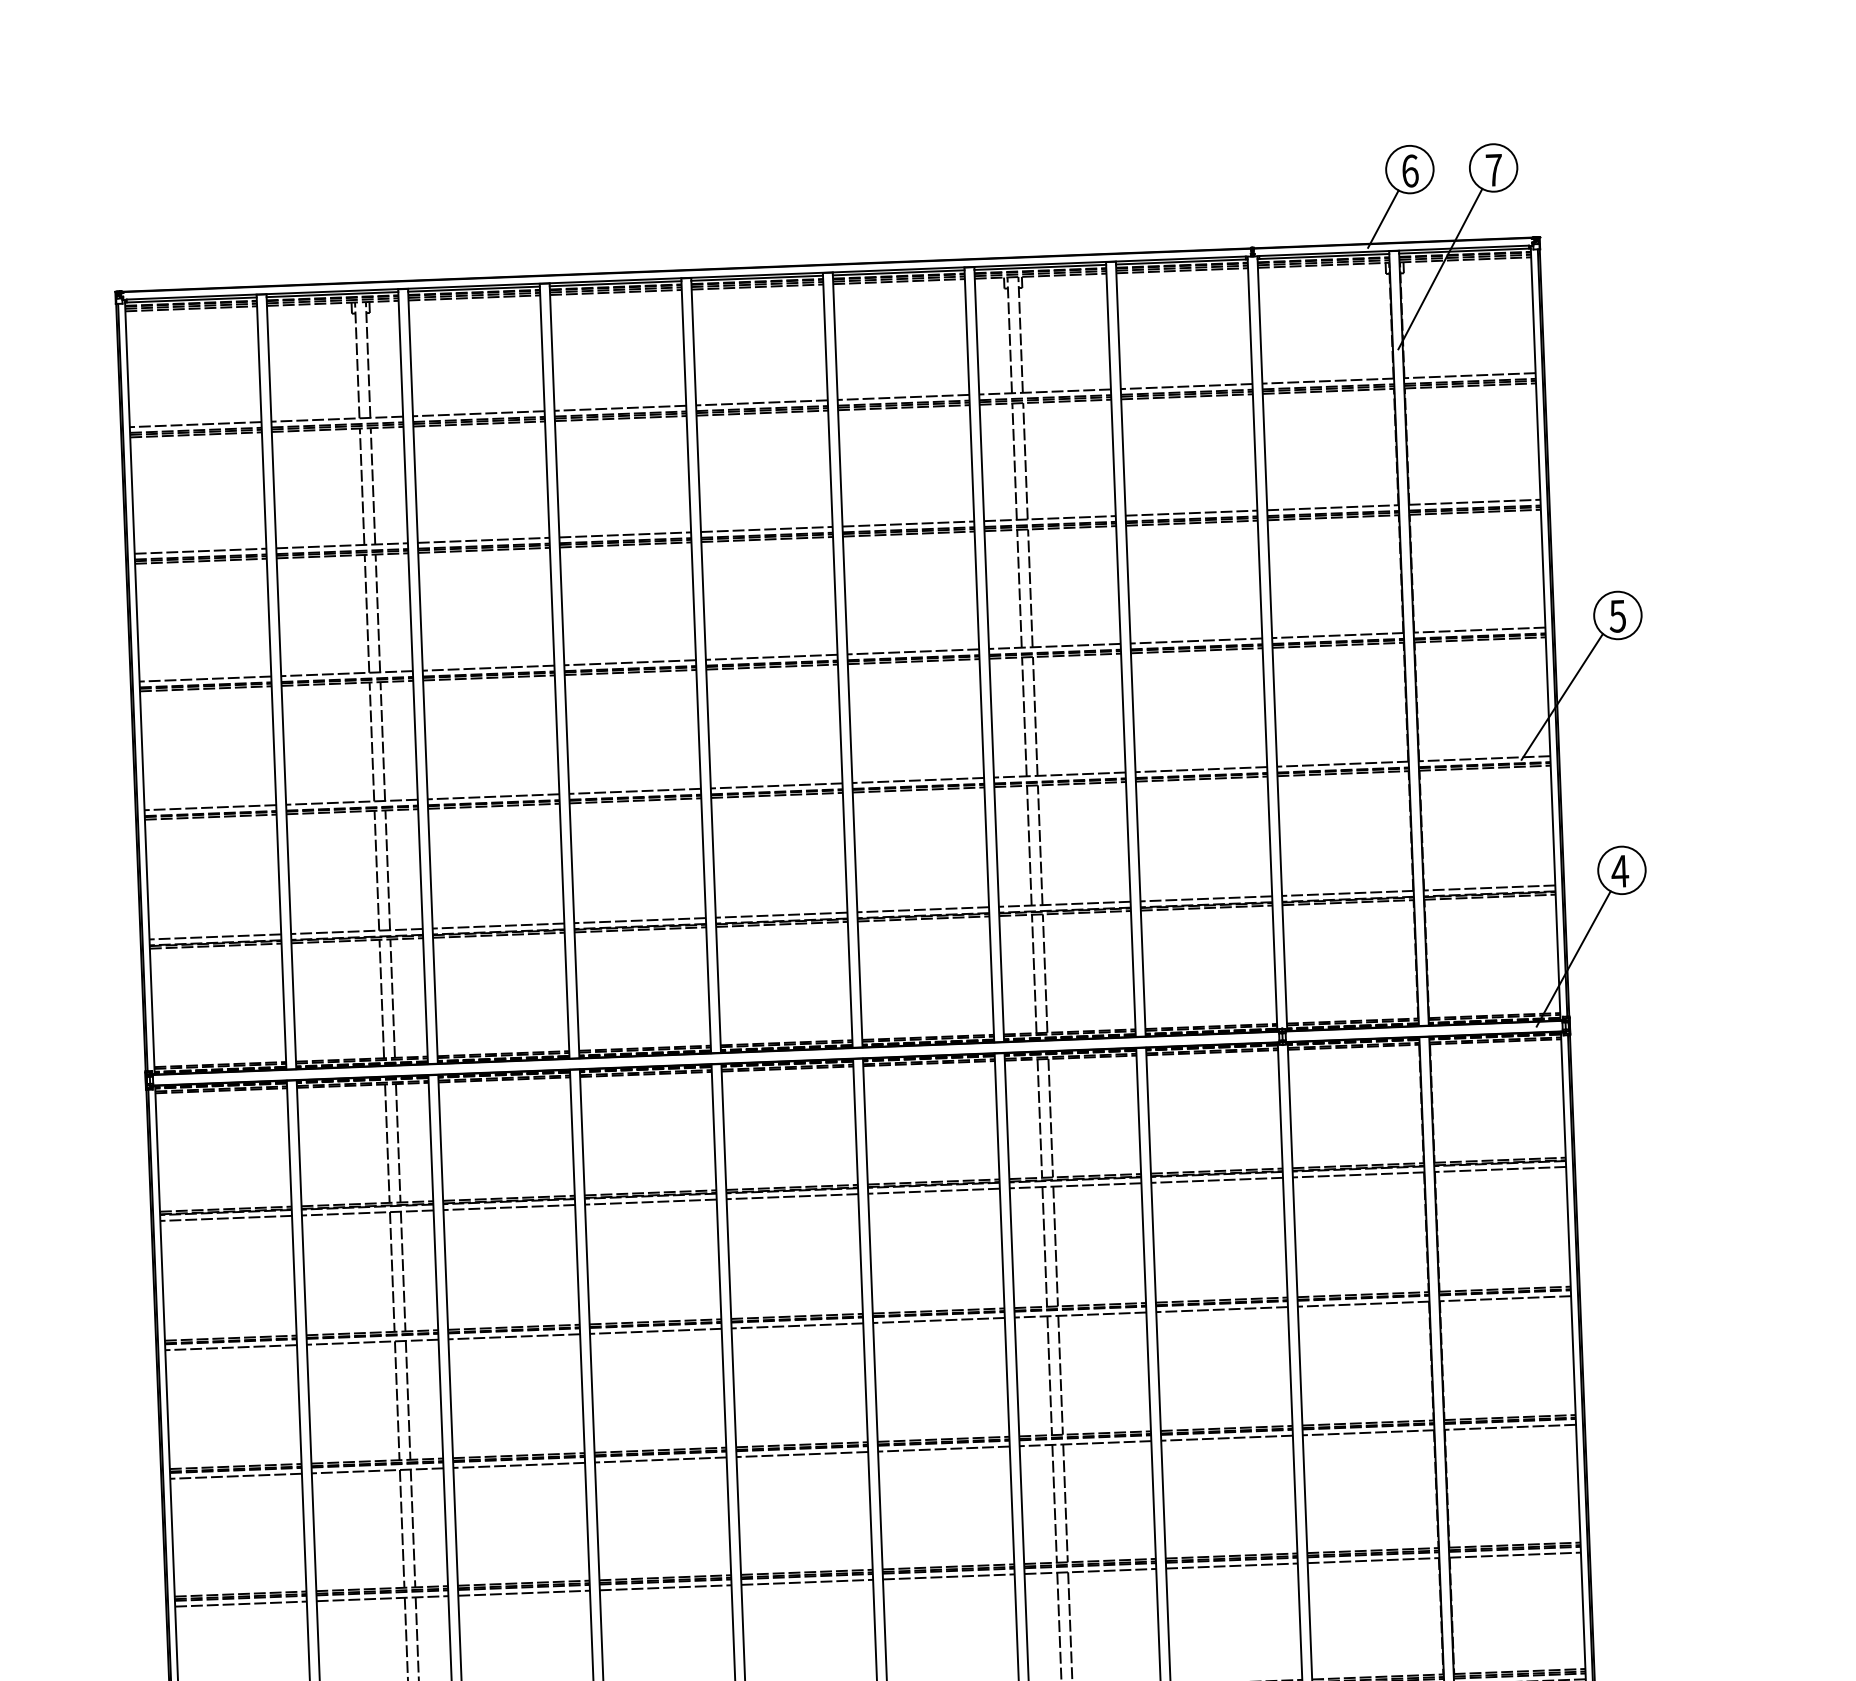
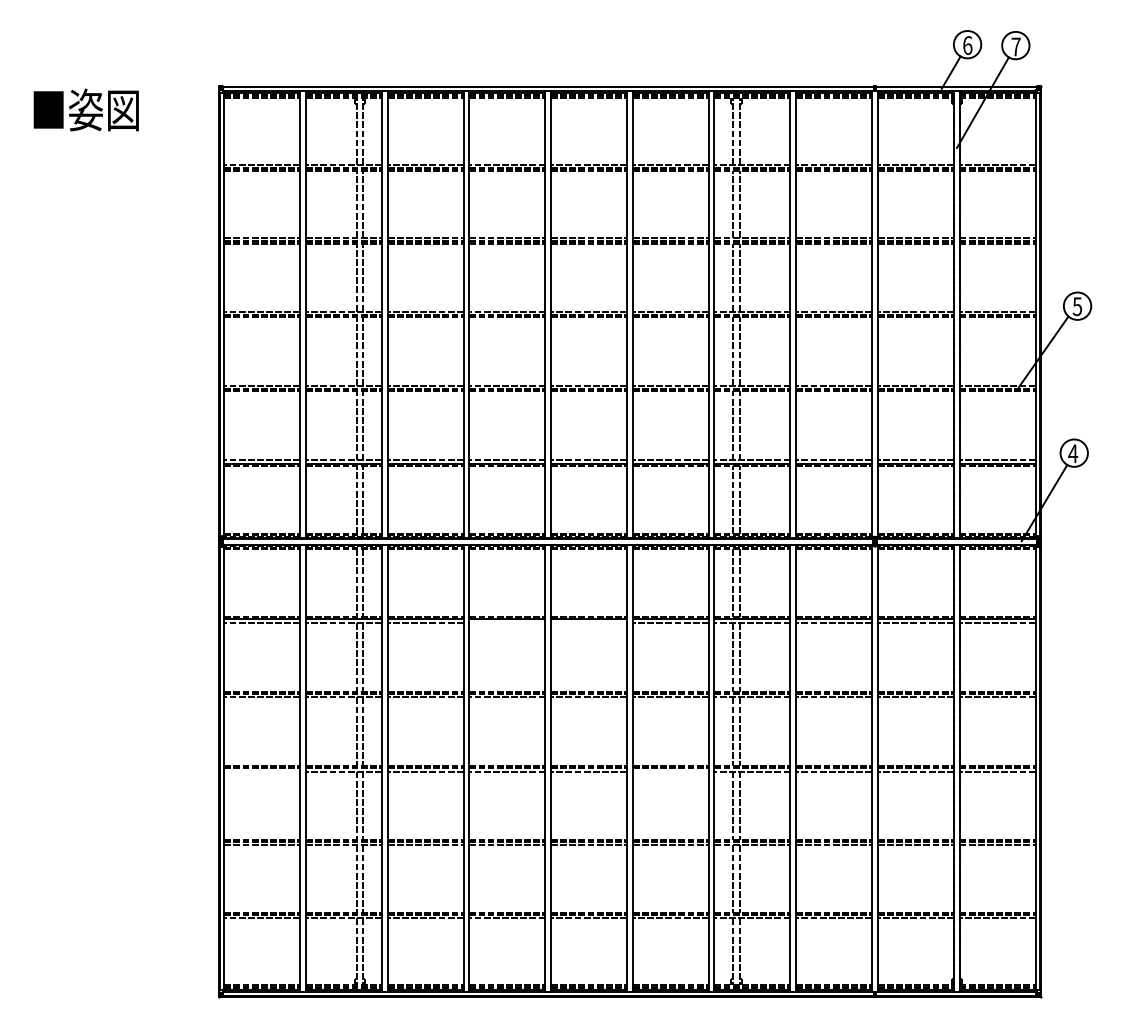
line: (793, 1196) -> (589, 622), removed
line: (651, 1201) -> (507, 622), removed
line: (943, 1448) -> (670, 771), removed
line: (236, 1476) -> (262, 771), removed

